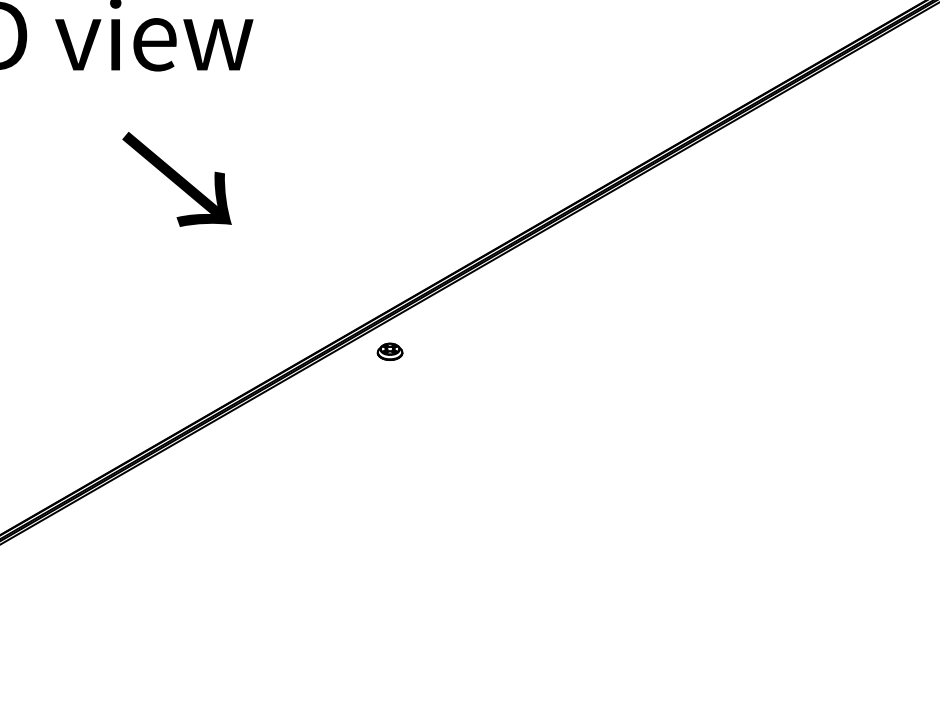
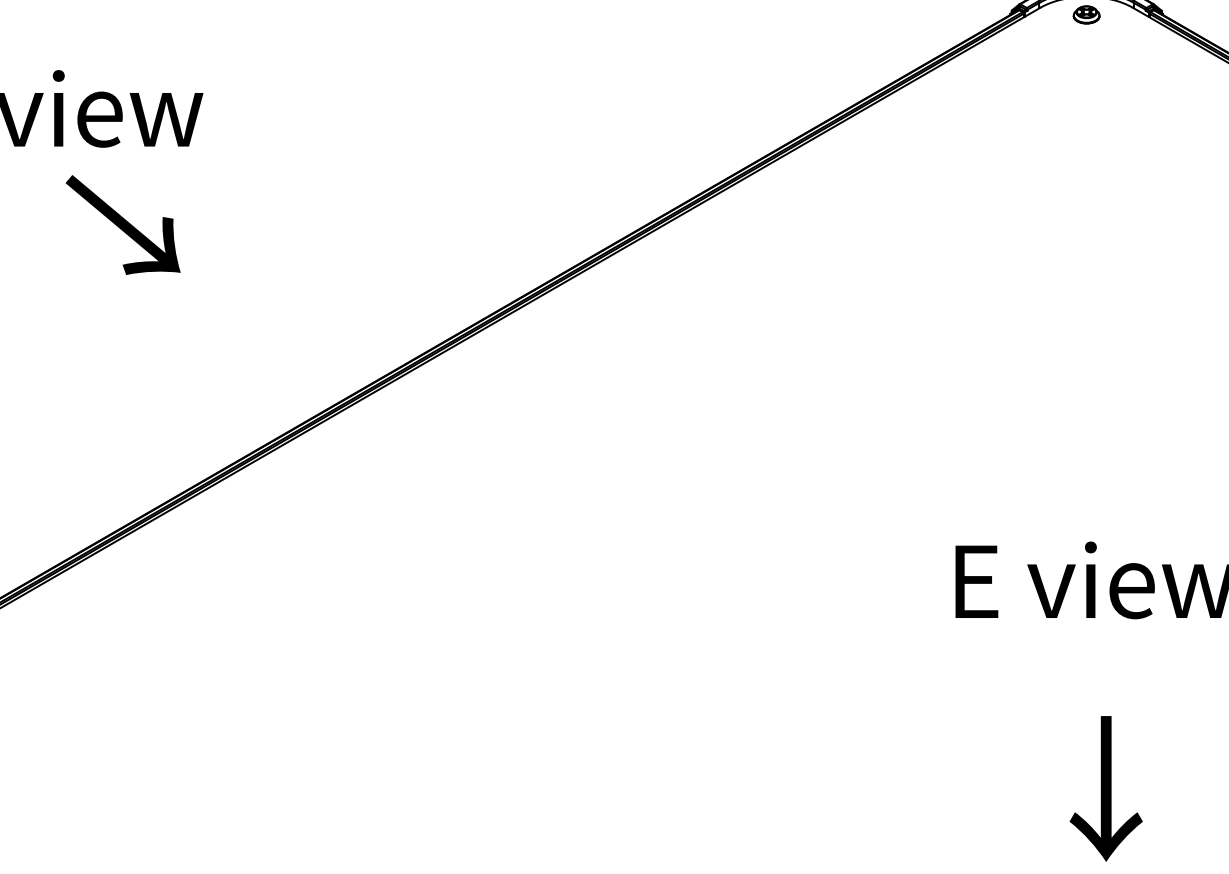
text: (176, 178) -> (122, 224), moved
part: (389, 351) -> (346, 441), removed

